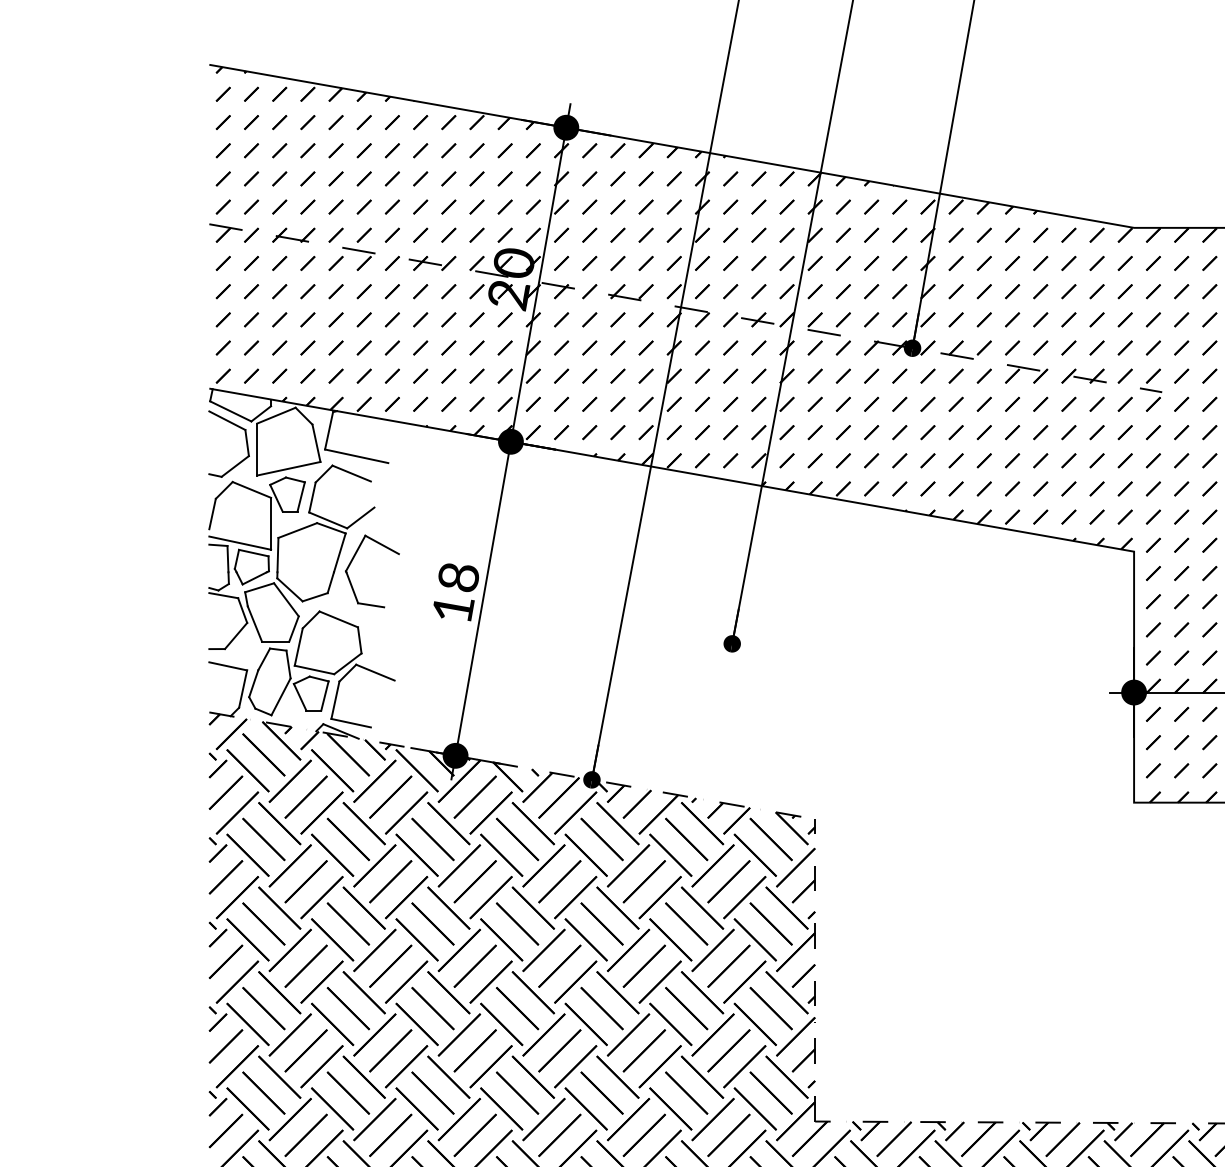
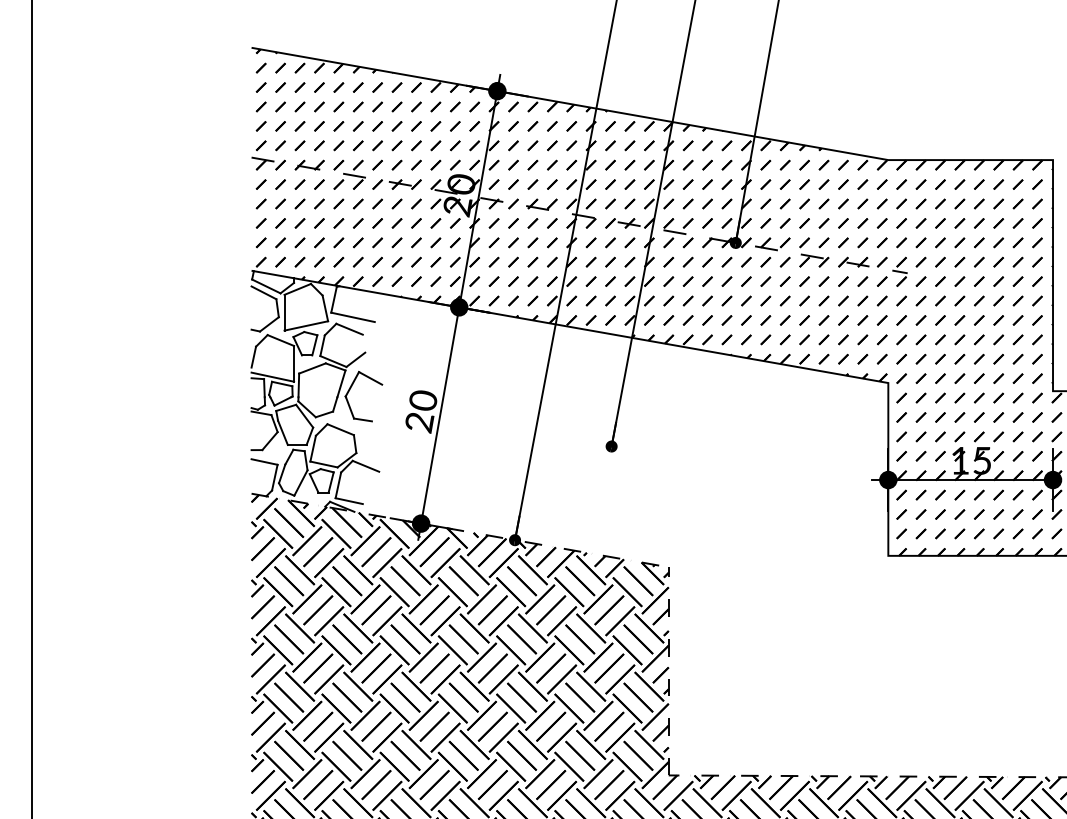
text: (456, 592) -> (421, 411), 18 -> 20

